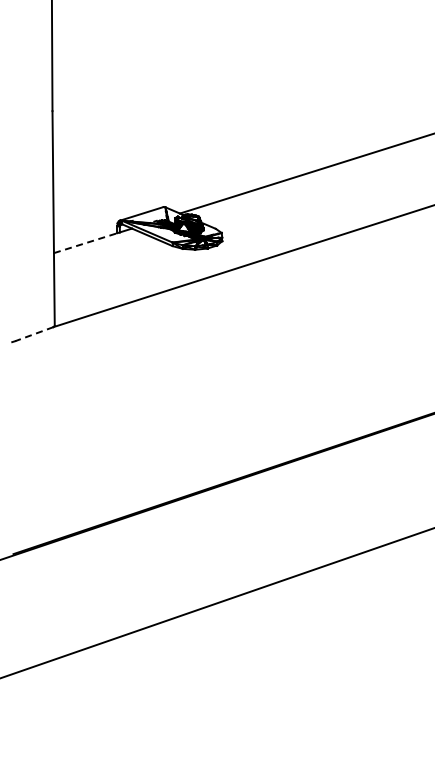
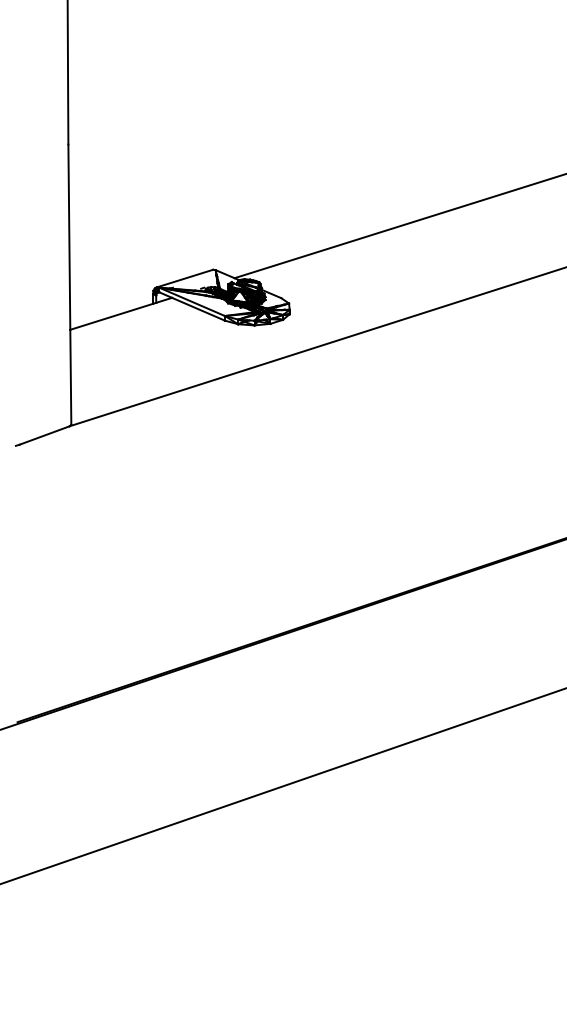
line: (86, 243) -> (112, 317), dashed -> solid
line: (33, 334) -> (43, 435), dashed -> solid

